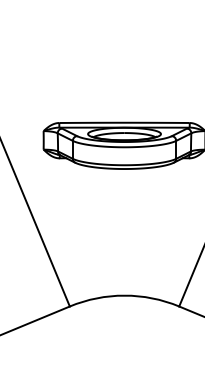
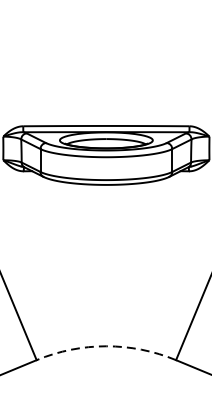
arc: (124, 295) -> (106, 346), solid -> dashed

